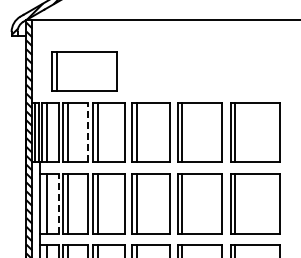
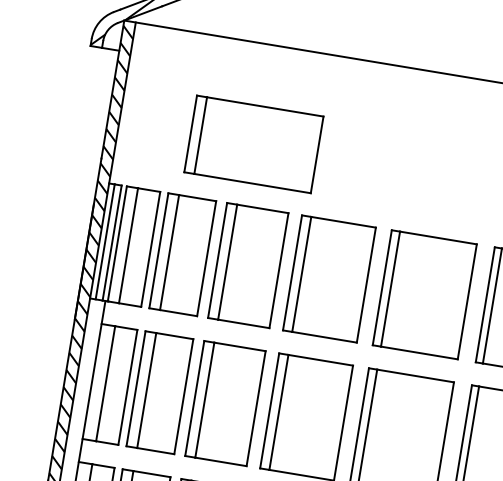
part: (84, 71) -> (253, 144), moved
line: (87, 132) -> (206, 258), dashed -> solid
line: (58, 203) -> (127, 386), dashed -> solid

